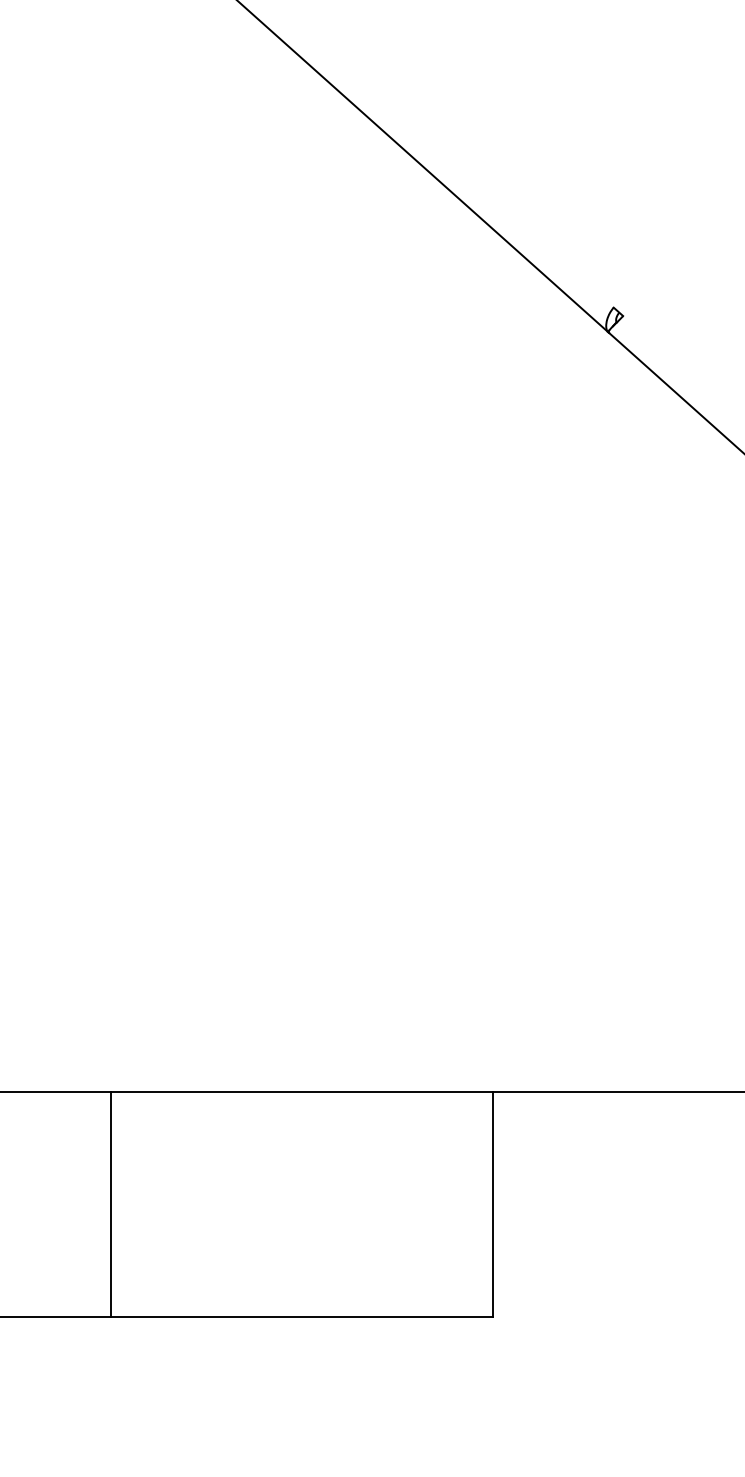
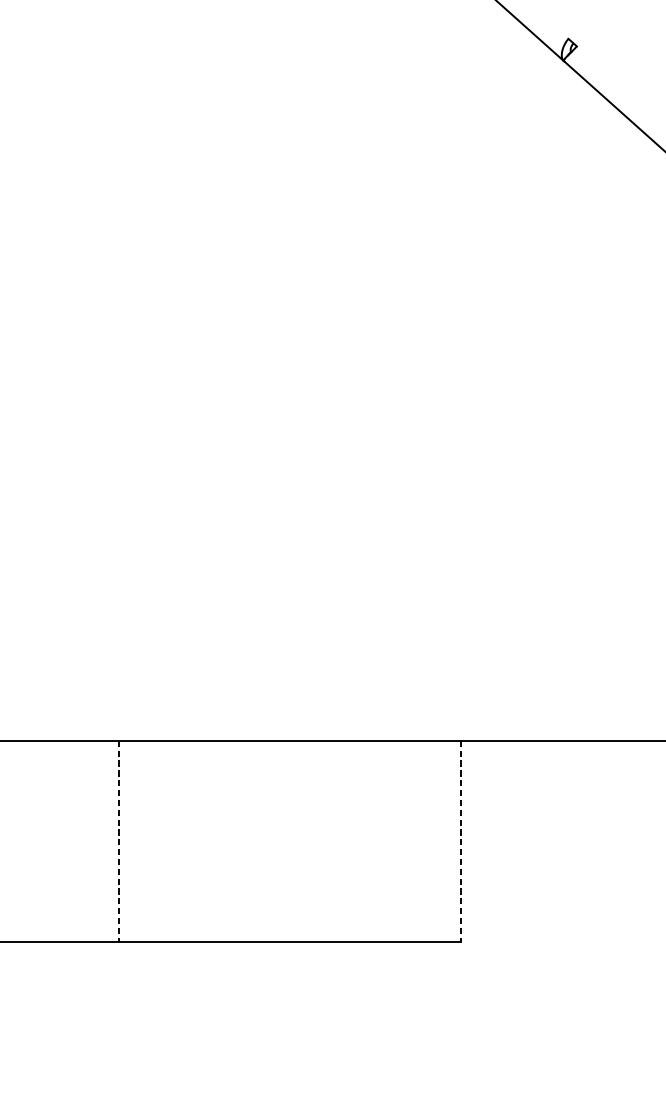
line: (111, 1205) -> (119, 841), solid -> dashed
line: (493, 1205) -> (460, 841), solid -> dashed

